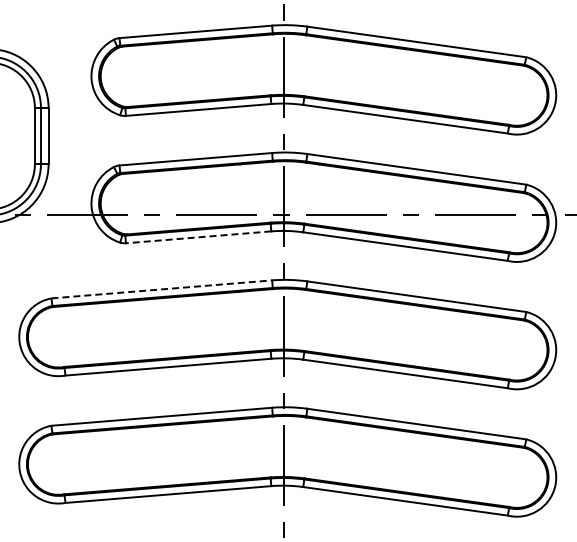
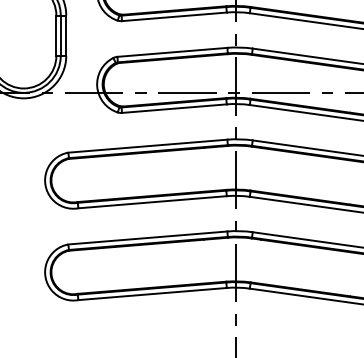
line: (198, 237) -> (174, 108), dashed -> solid
line: (161, 289) -> (147, 146), dashed -> solid

